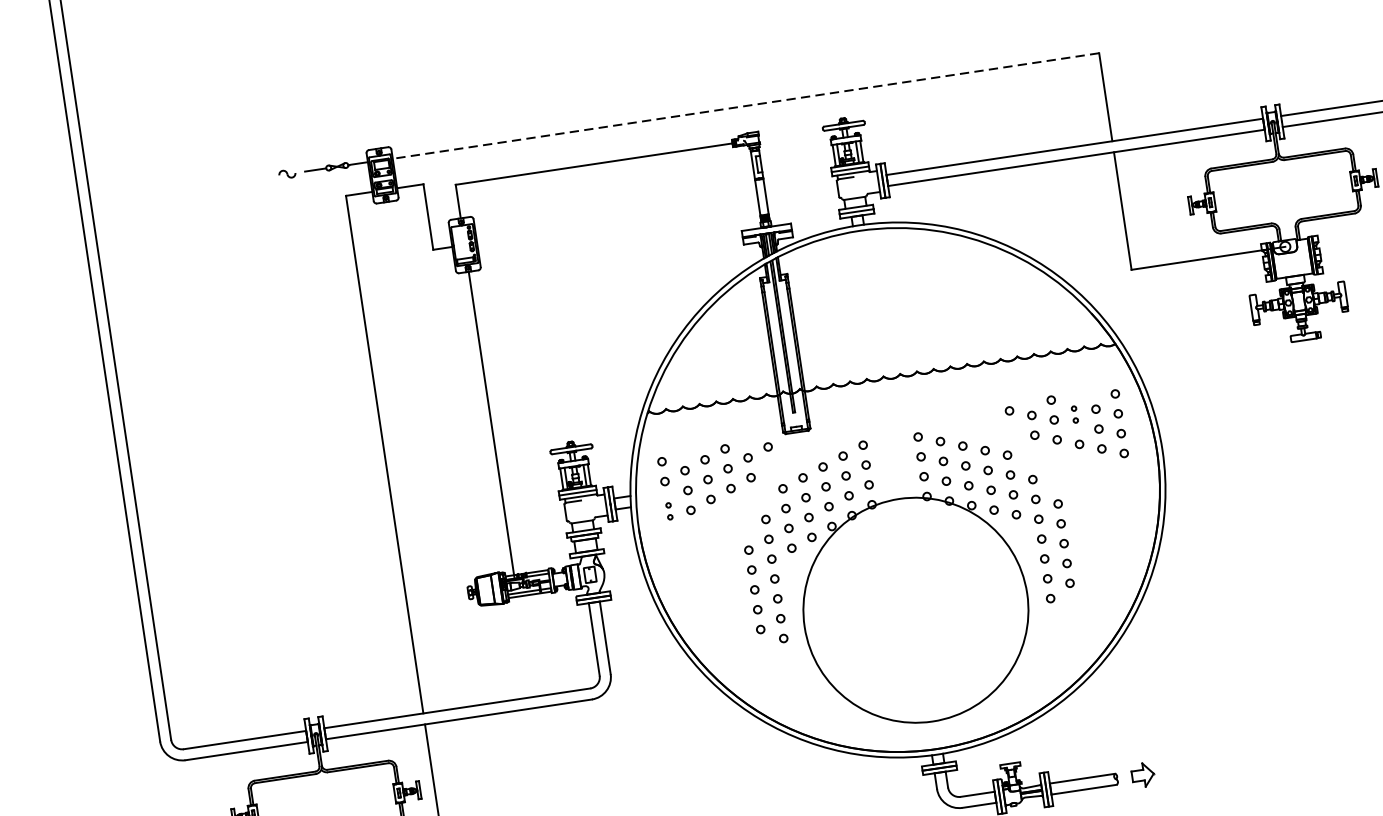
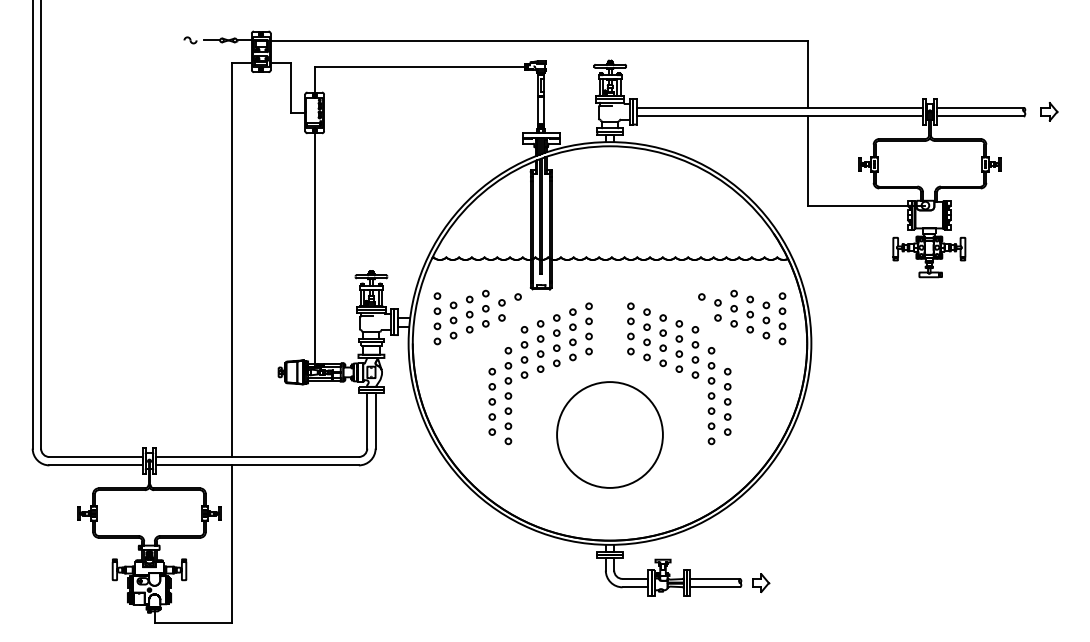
line: (745, 105) -> (539, 40), dashed -> solid
part: (1073, 414) -> (749, 306), size x1.67
part: (669, 510) -> (437, 333), size x1.67
circle: (915, 609) -> (609, 434), size x0.62

